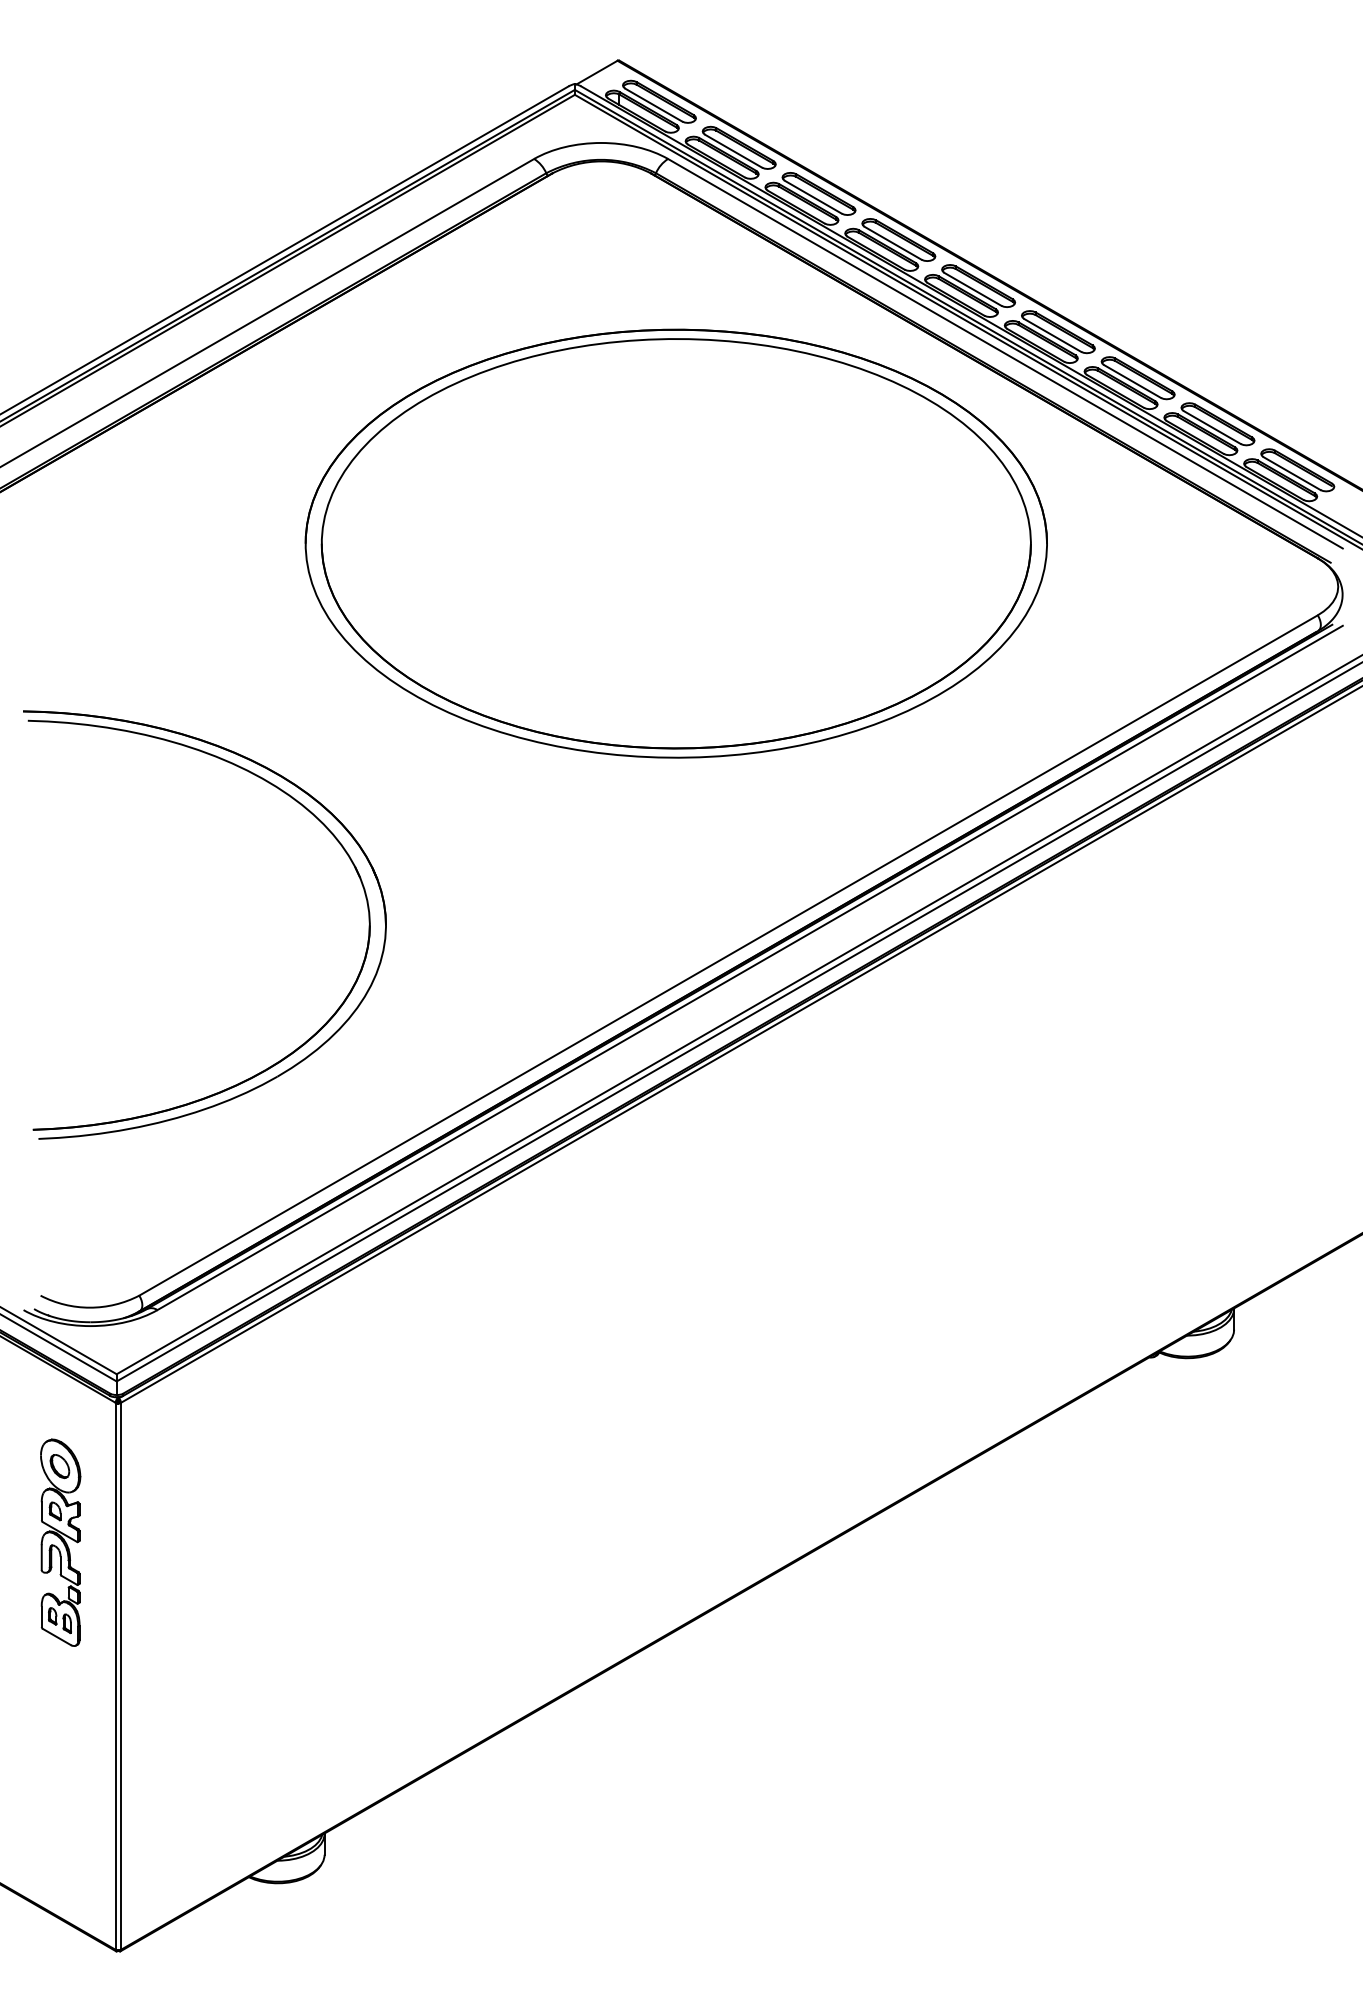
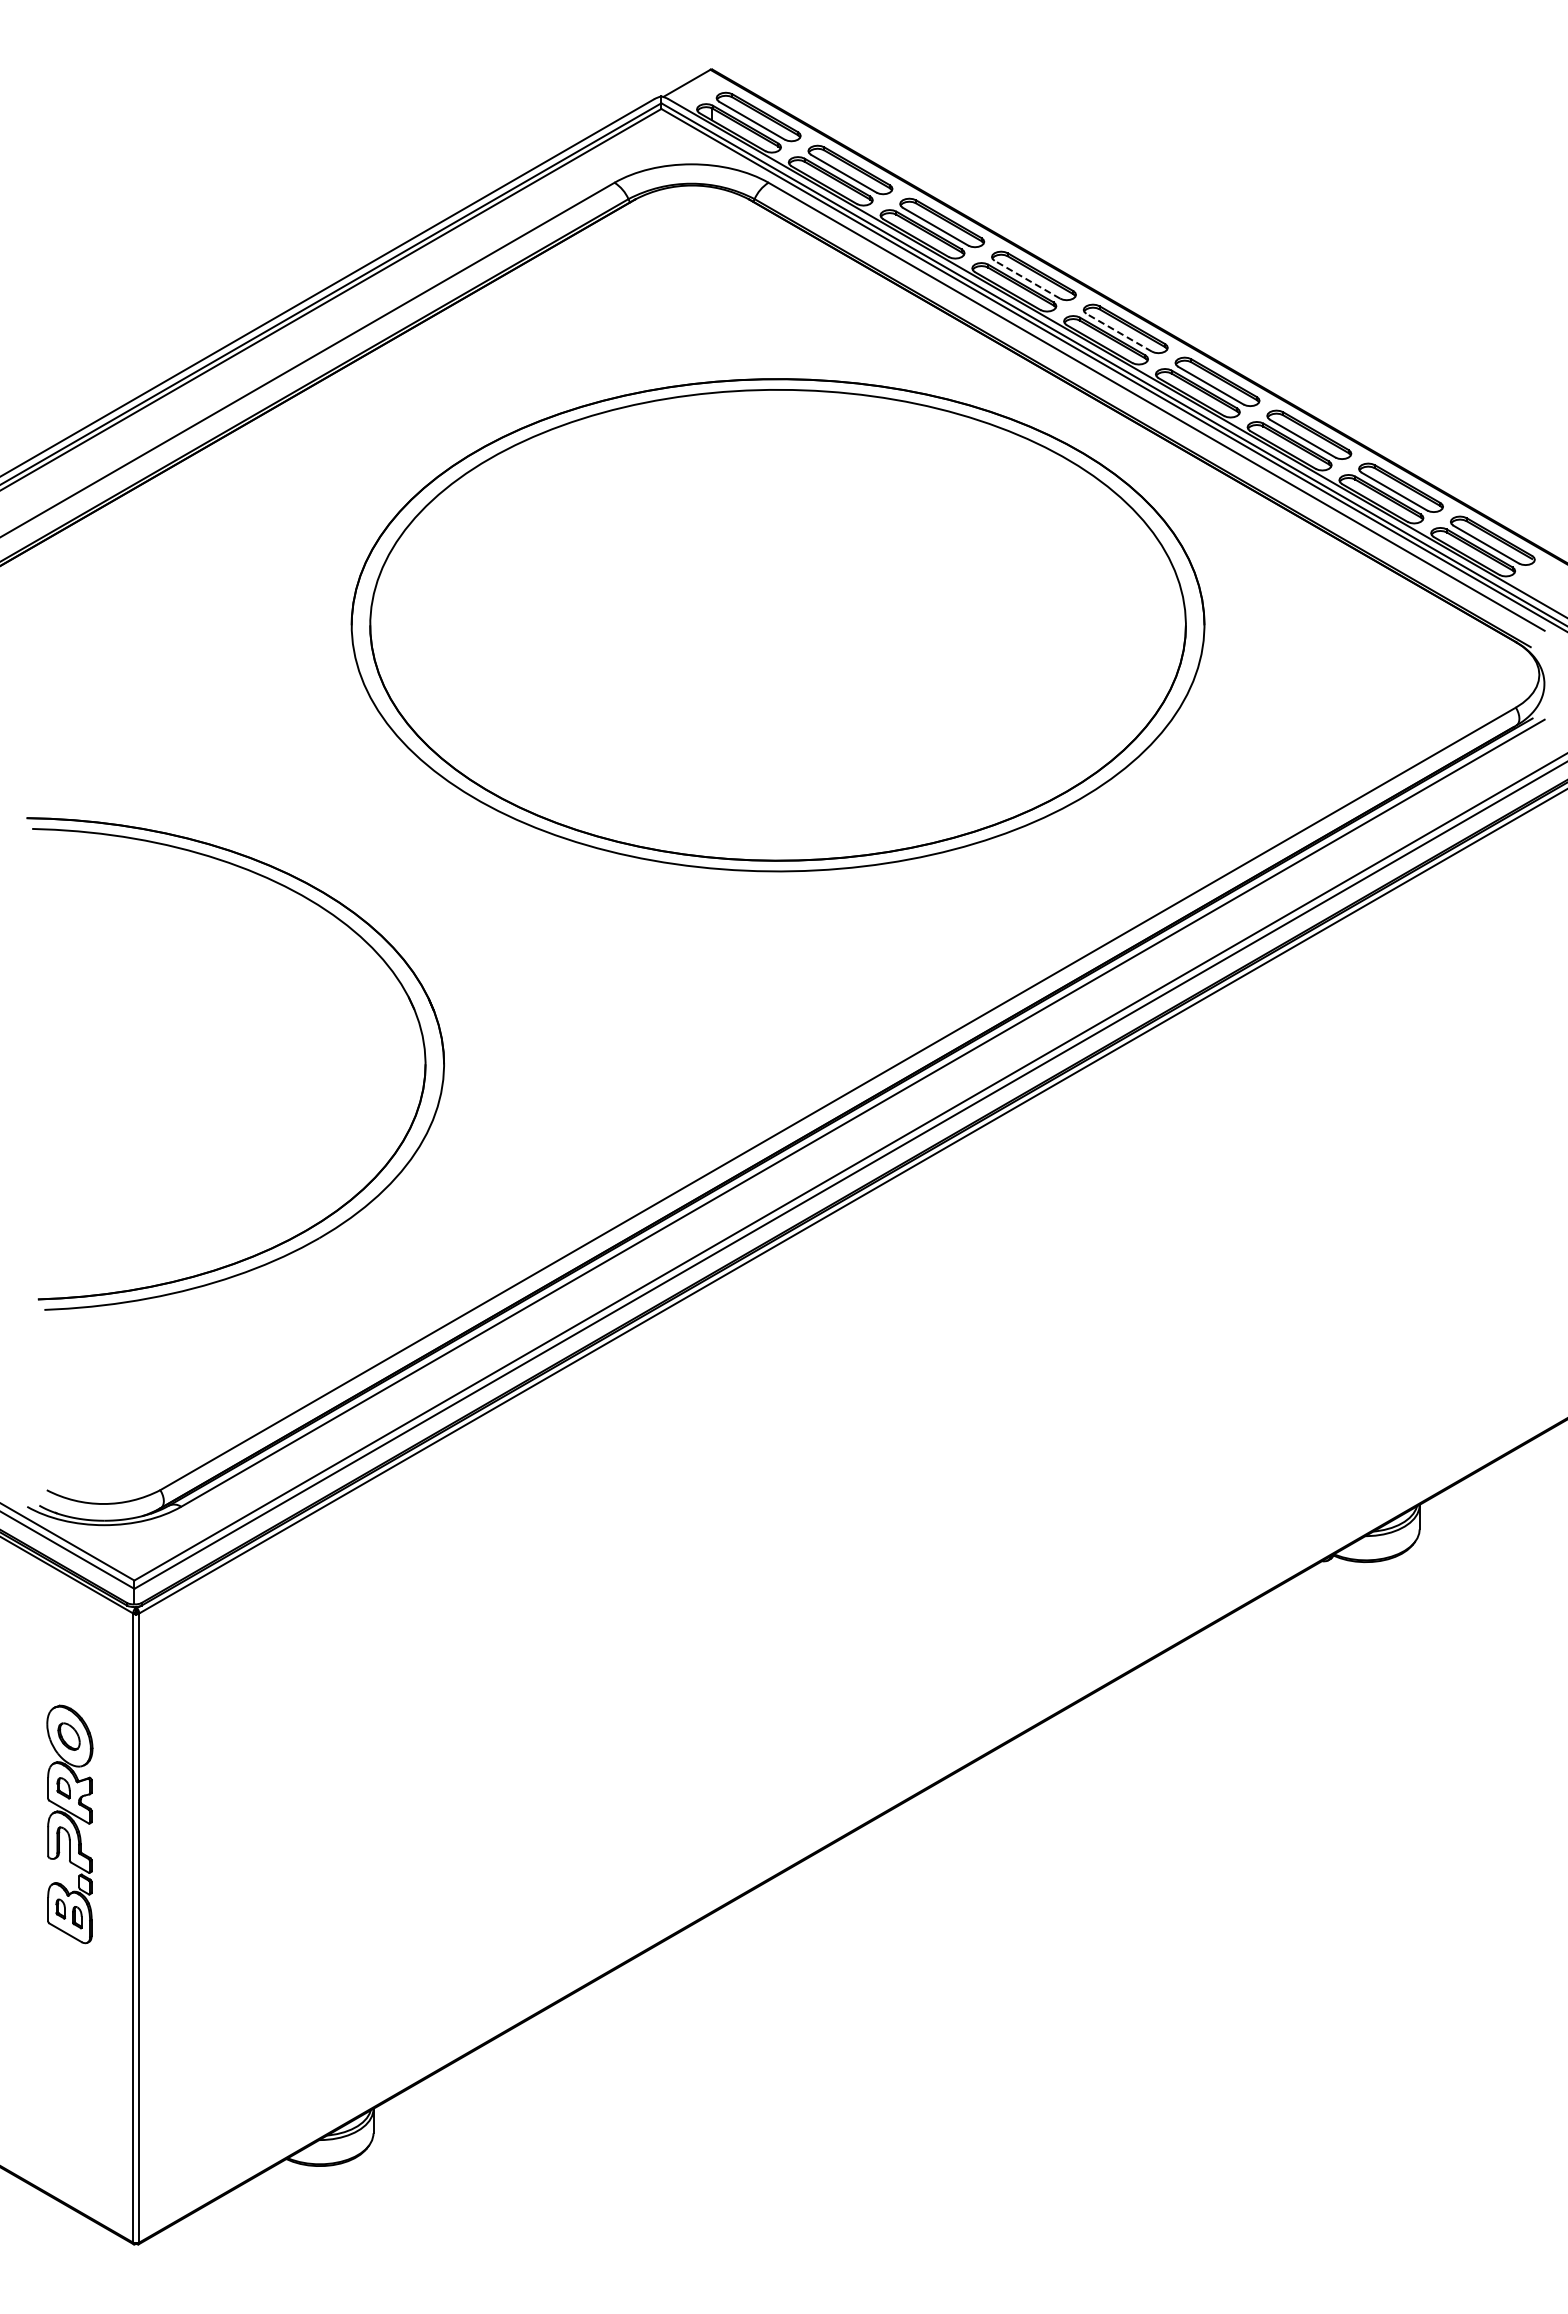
line: (893, 243) -> (1027, 279), solid -> dashed
line: (973, 289) -> (1119, 332), solid -> dashed
part: (60, 1542) -> (69, 1824), moved

